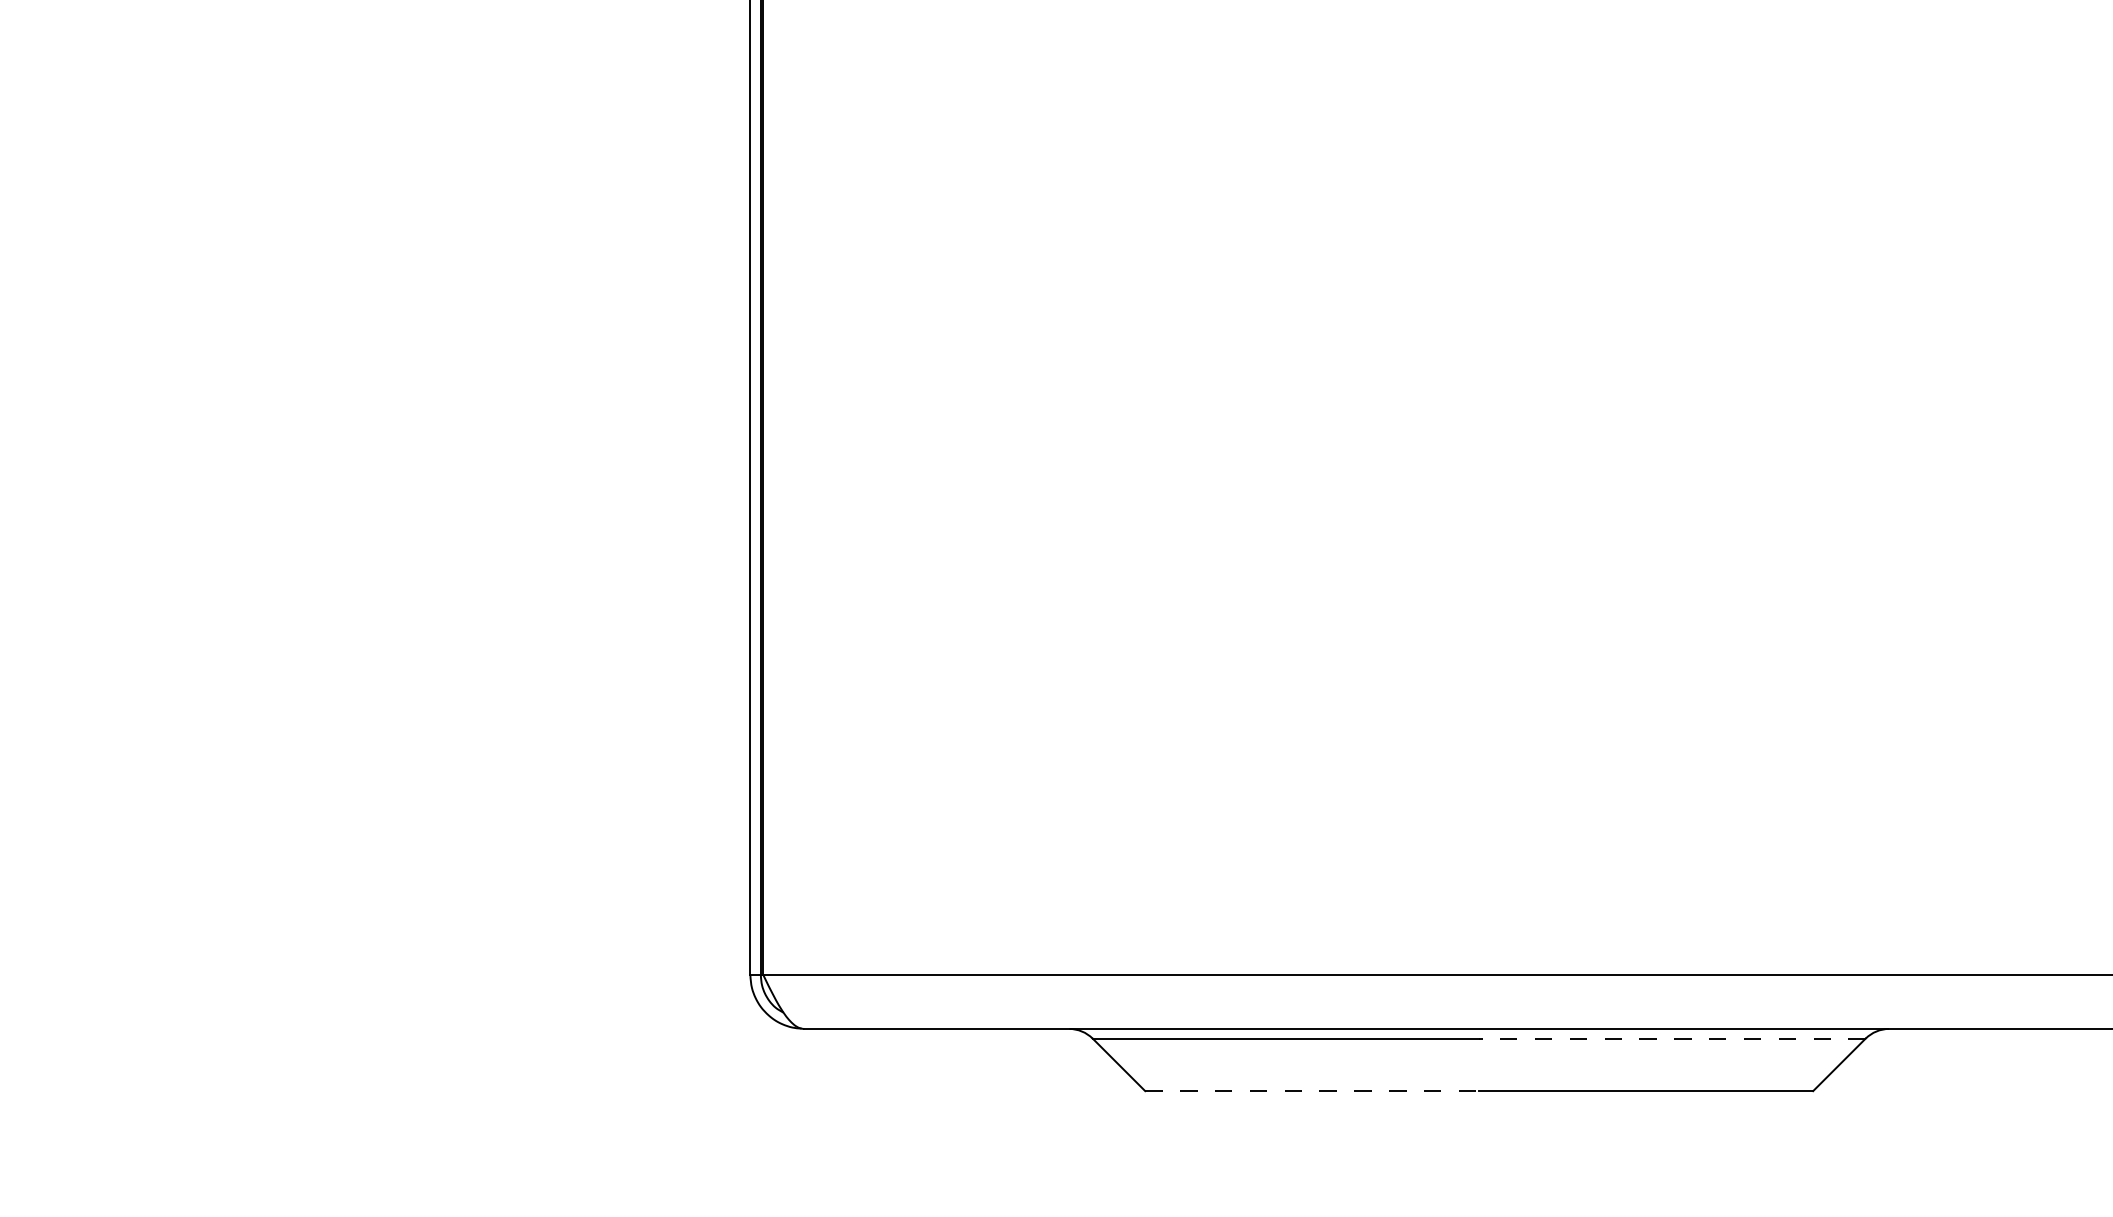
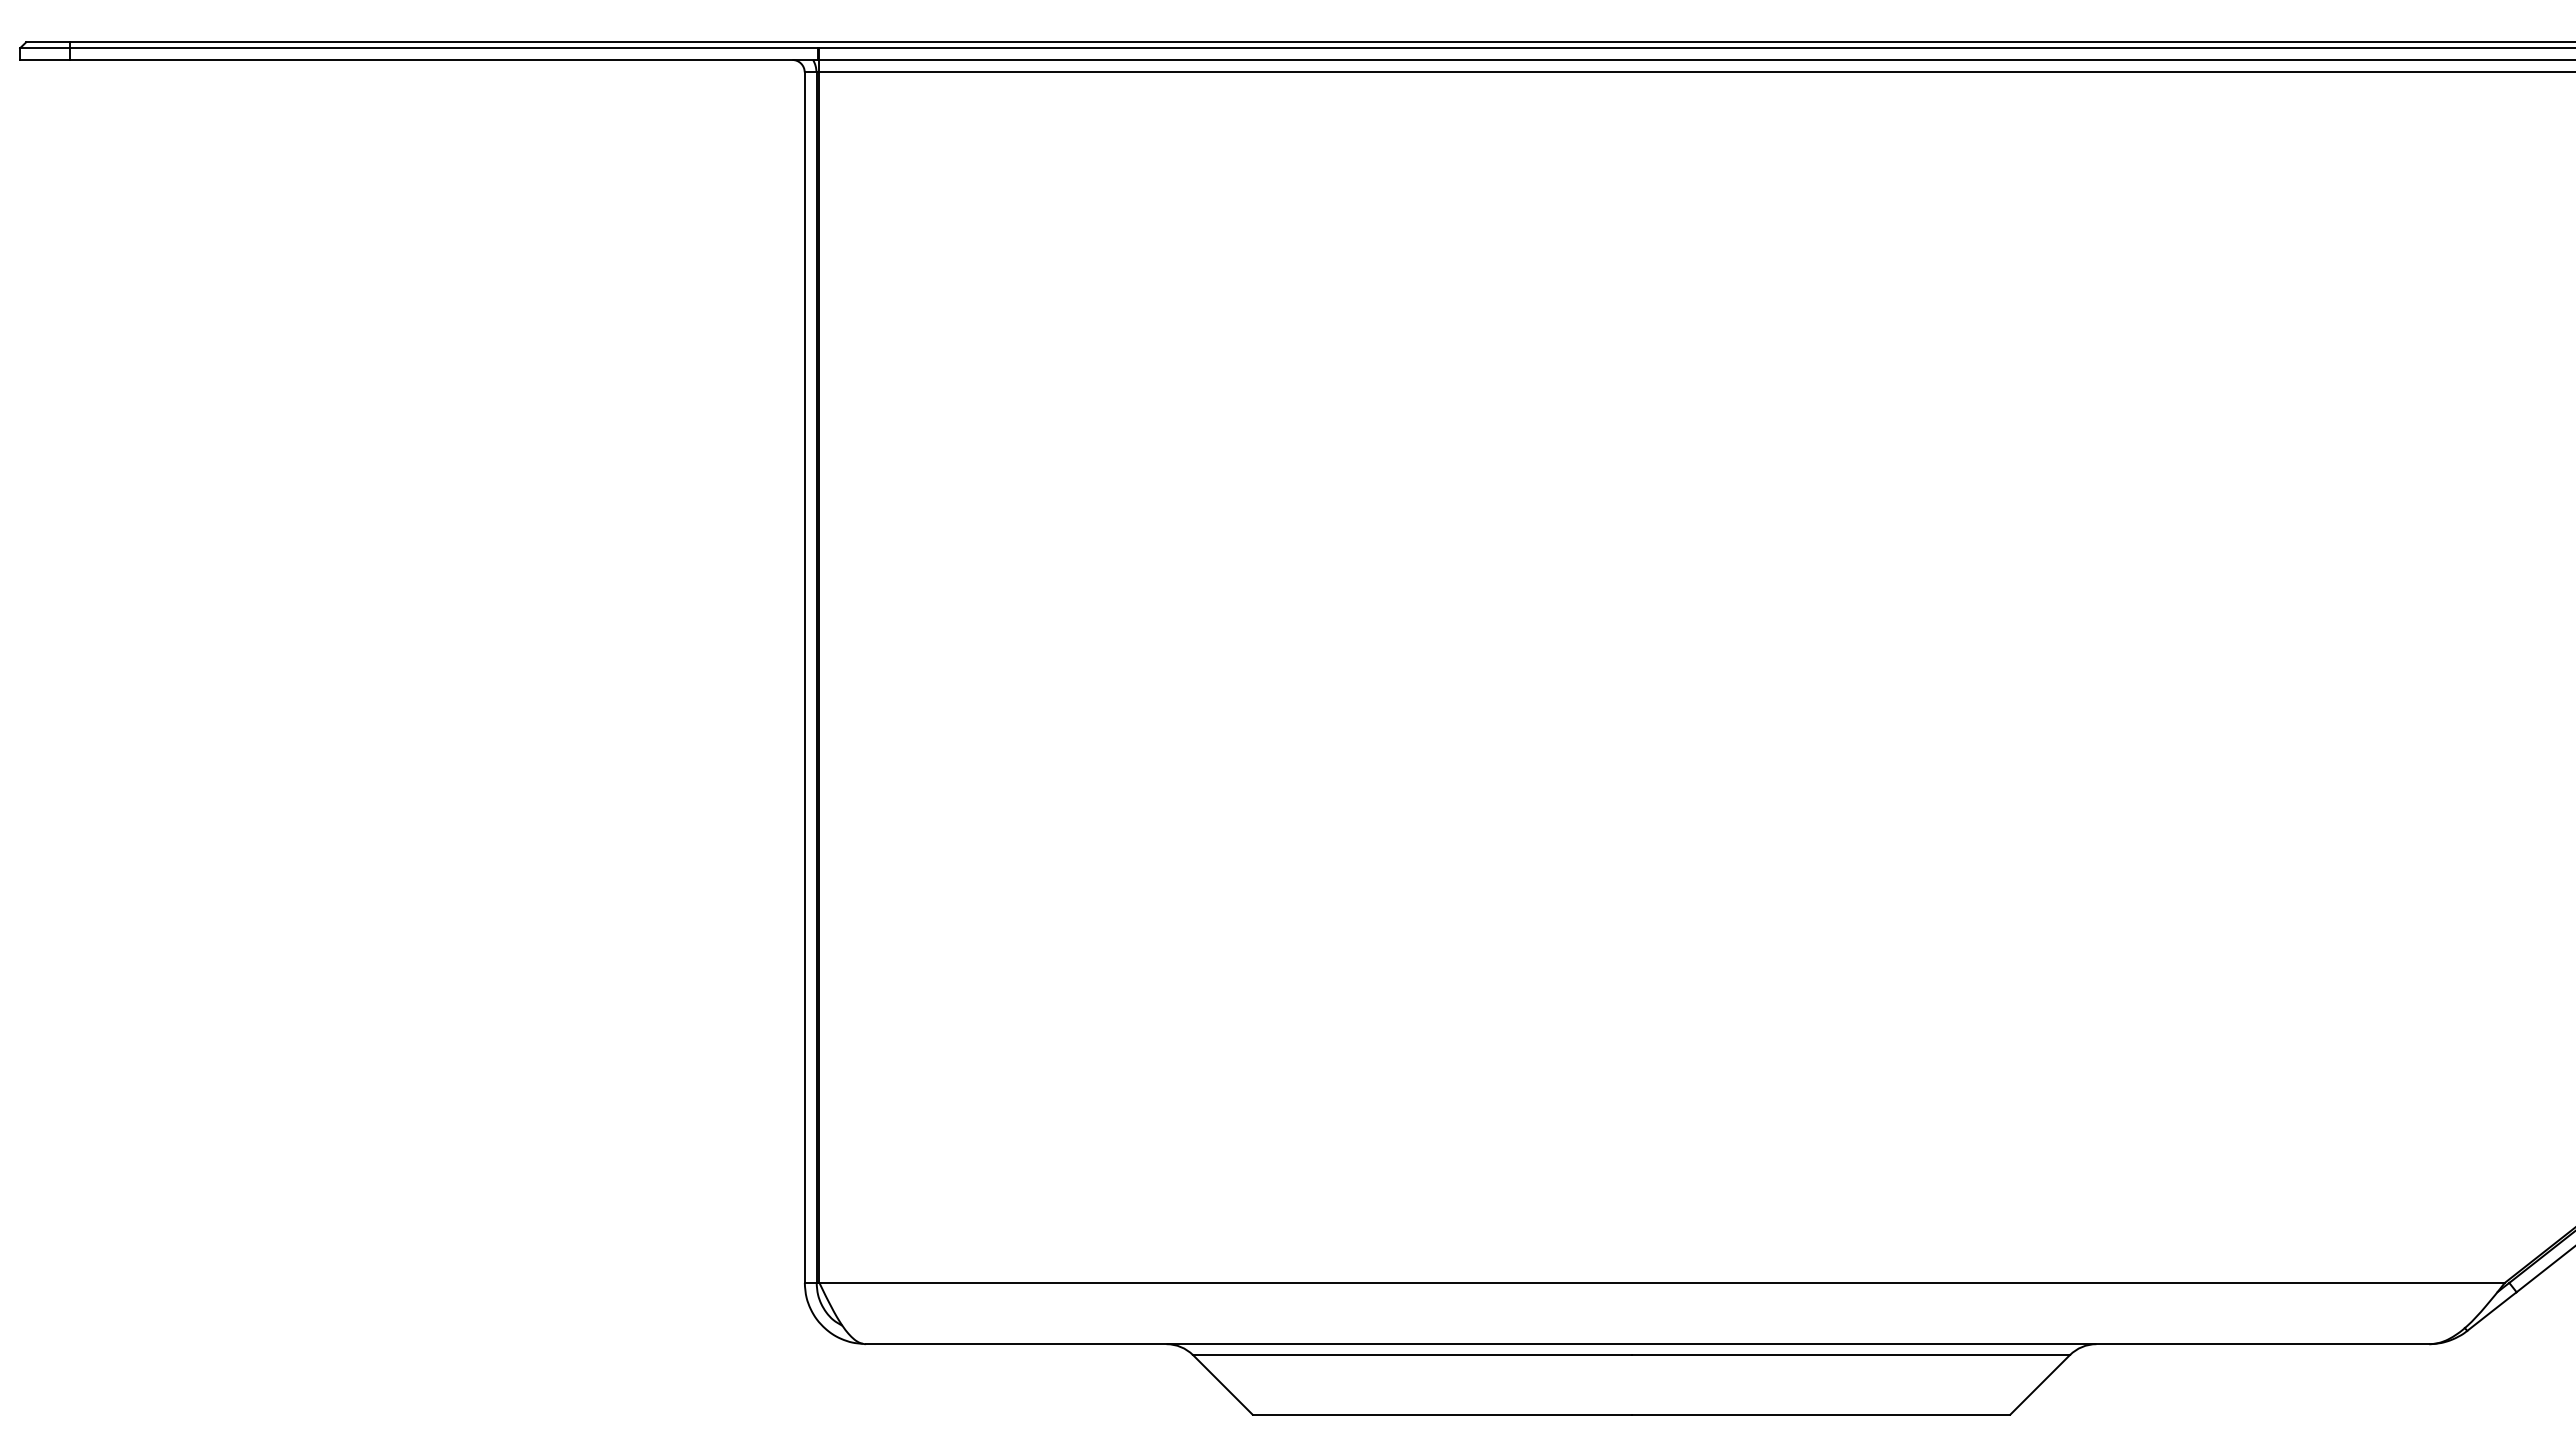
line: (1672, 1038) -> (1850, 1355), dashed -> solid
line: (1312, 1090) -> (1442, 1414), dashed -> solid

